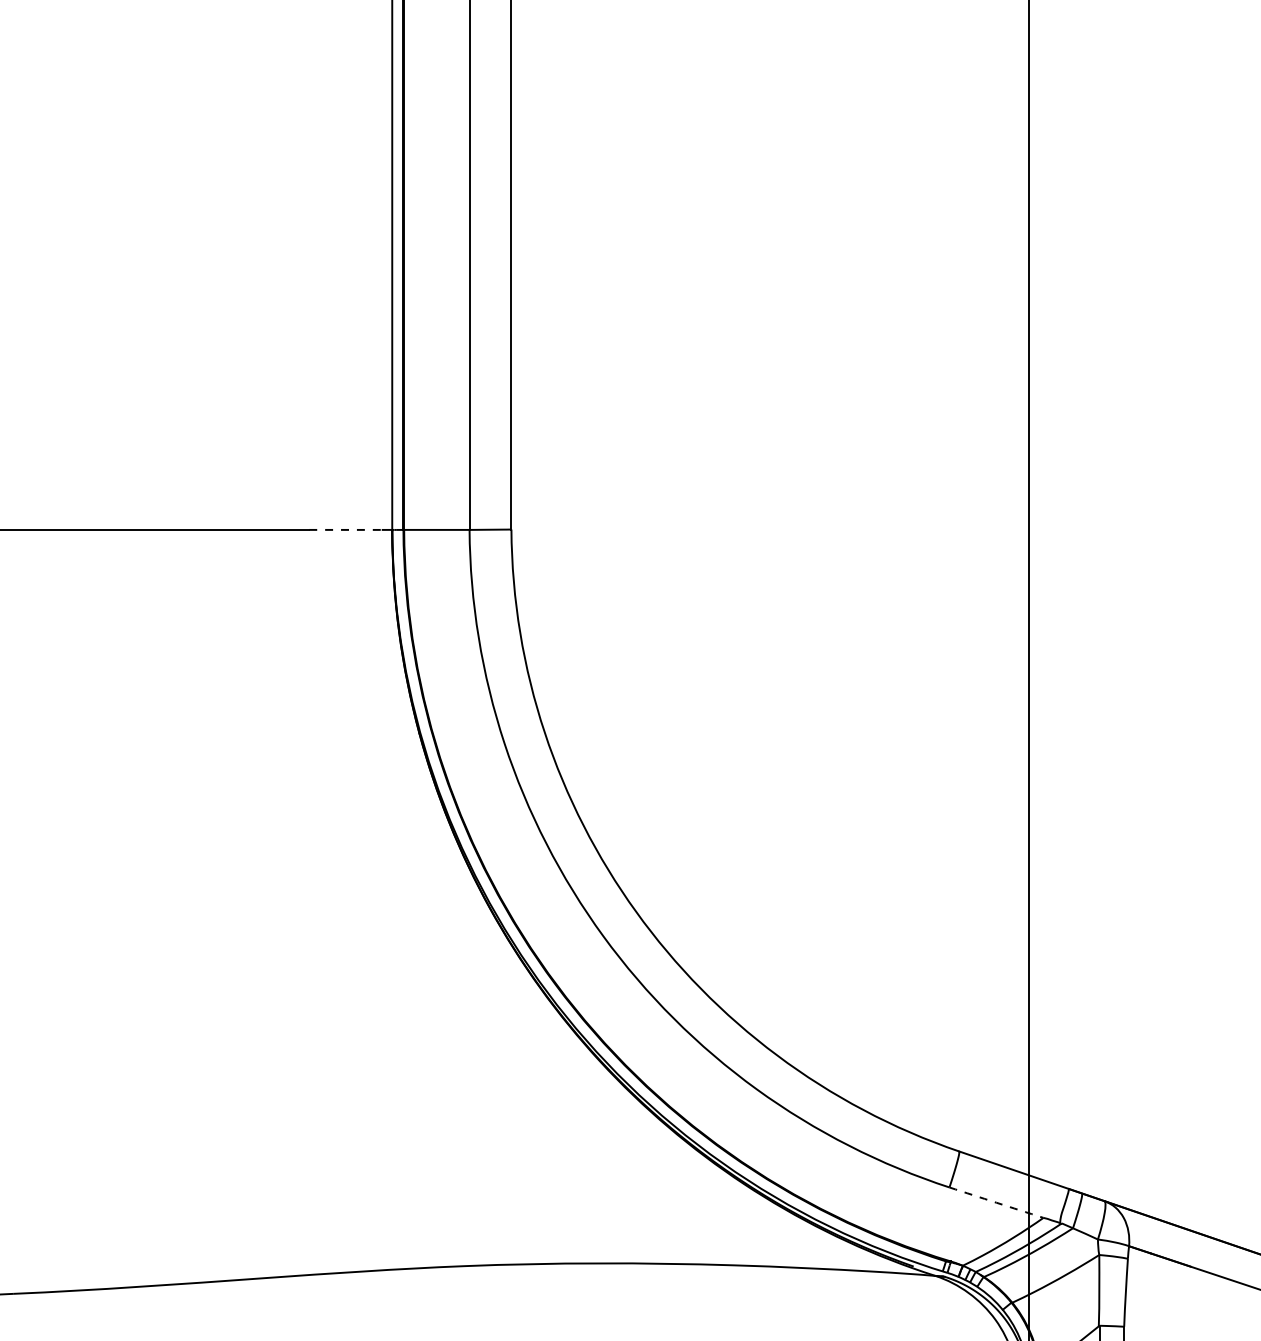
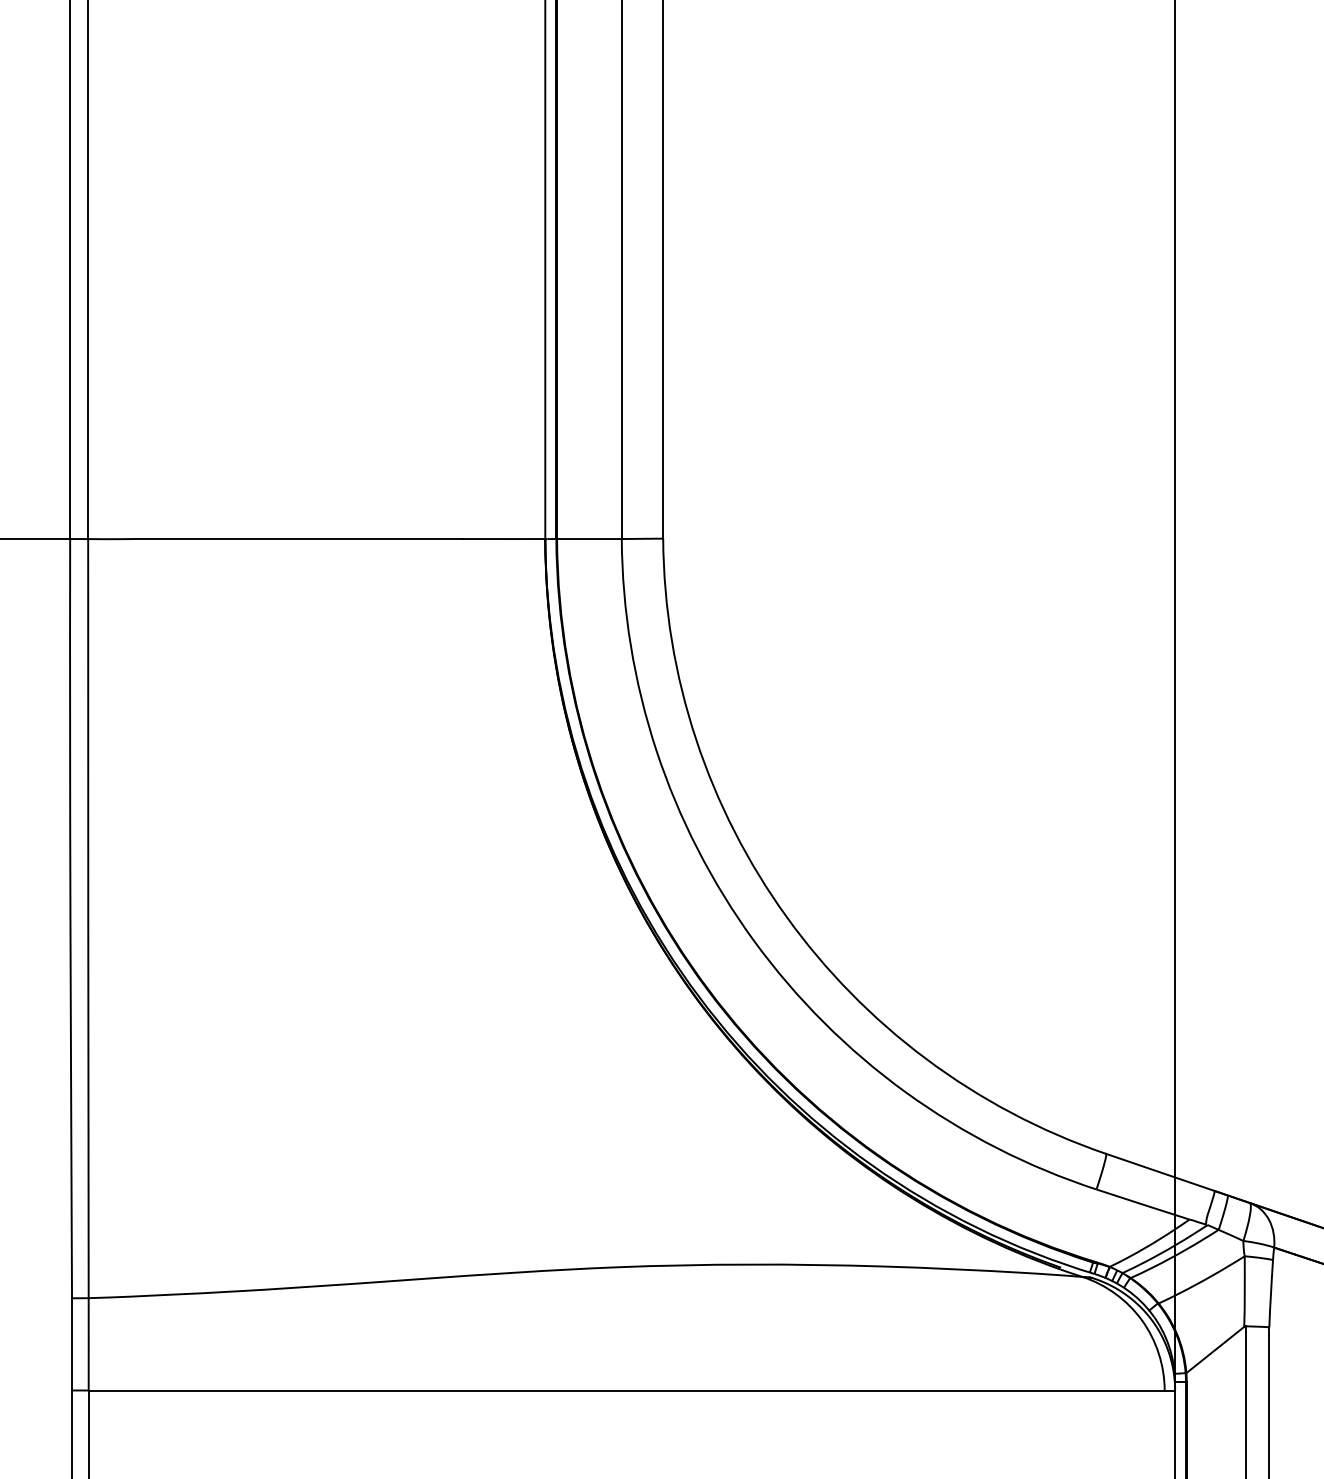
line: (346, 530) -> (500, 539), dashed -> solid
arc: (996, 1202) -> (1143, 1204), dashed -> solid

